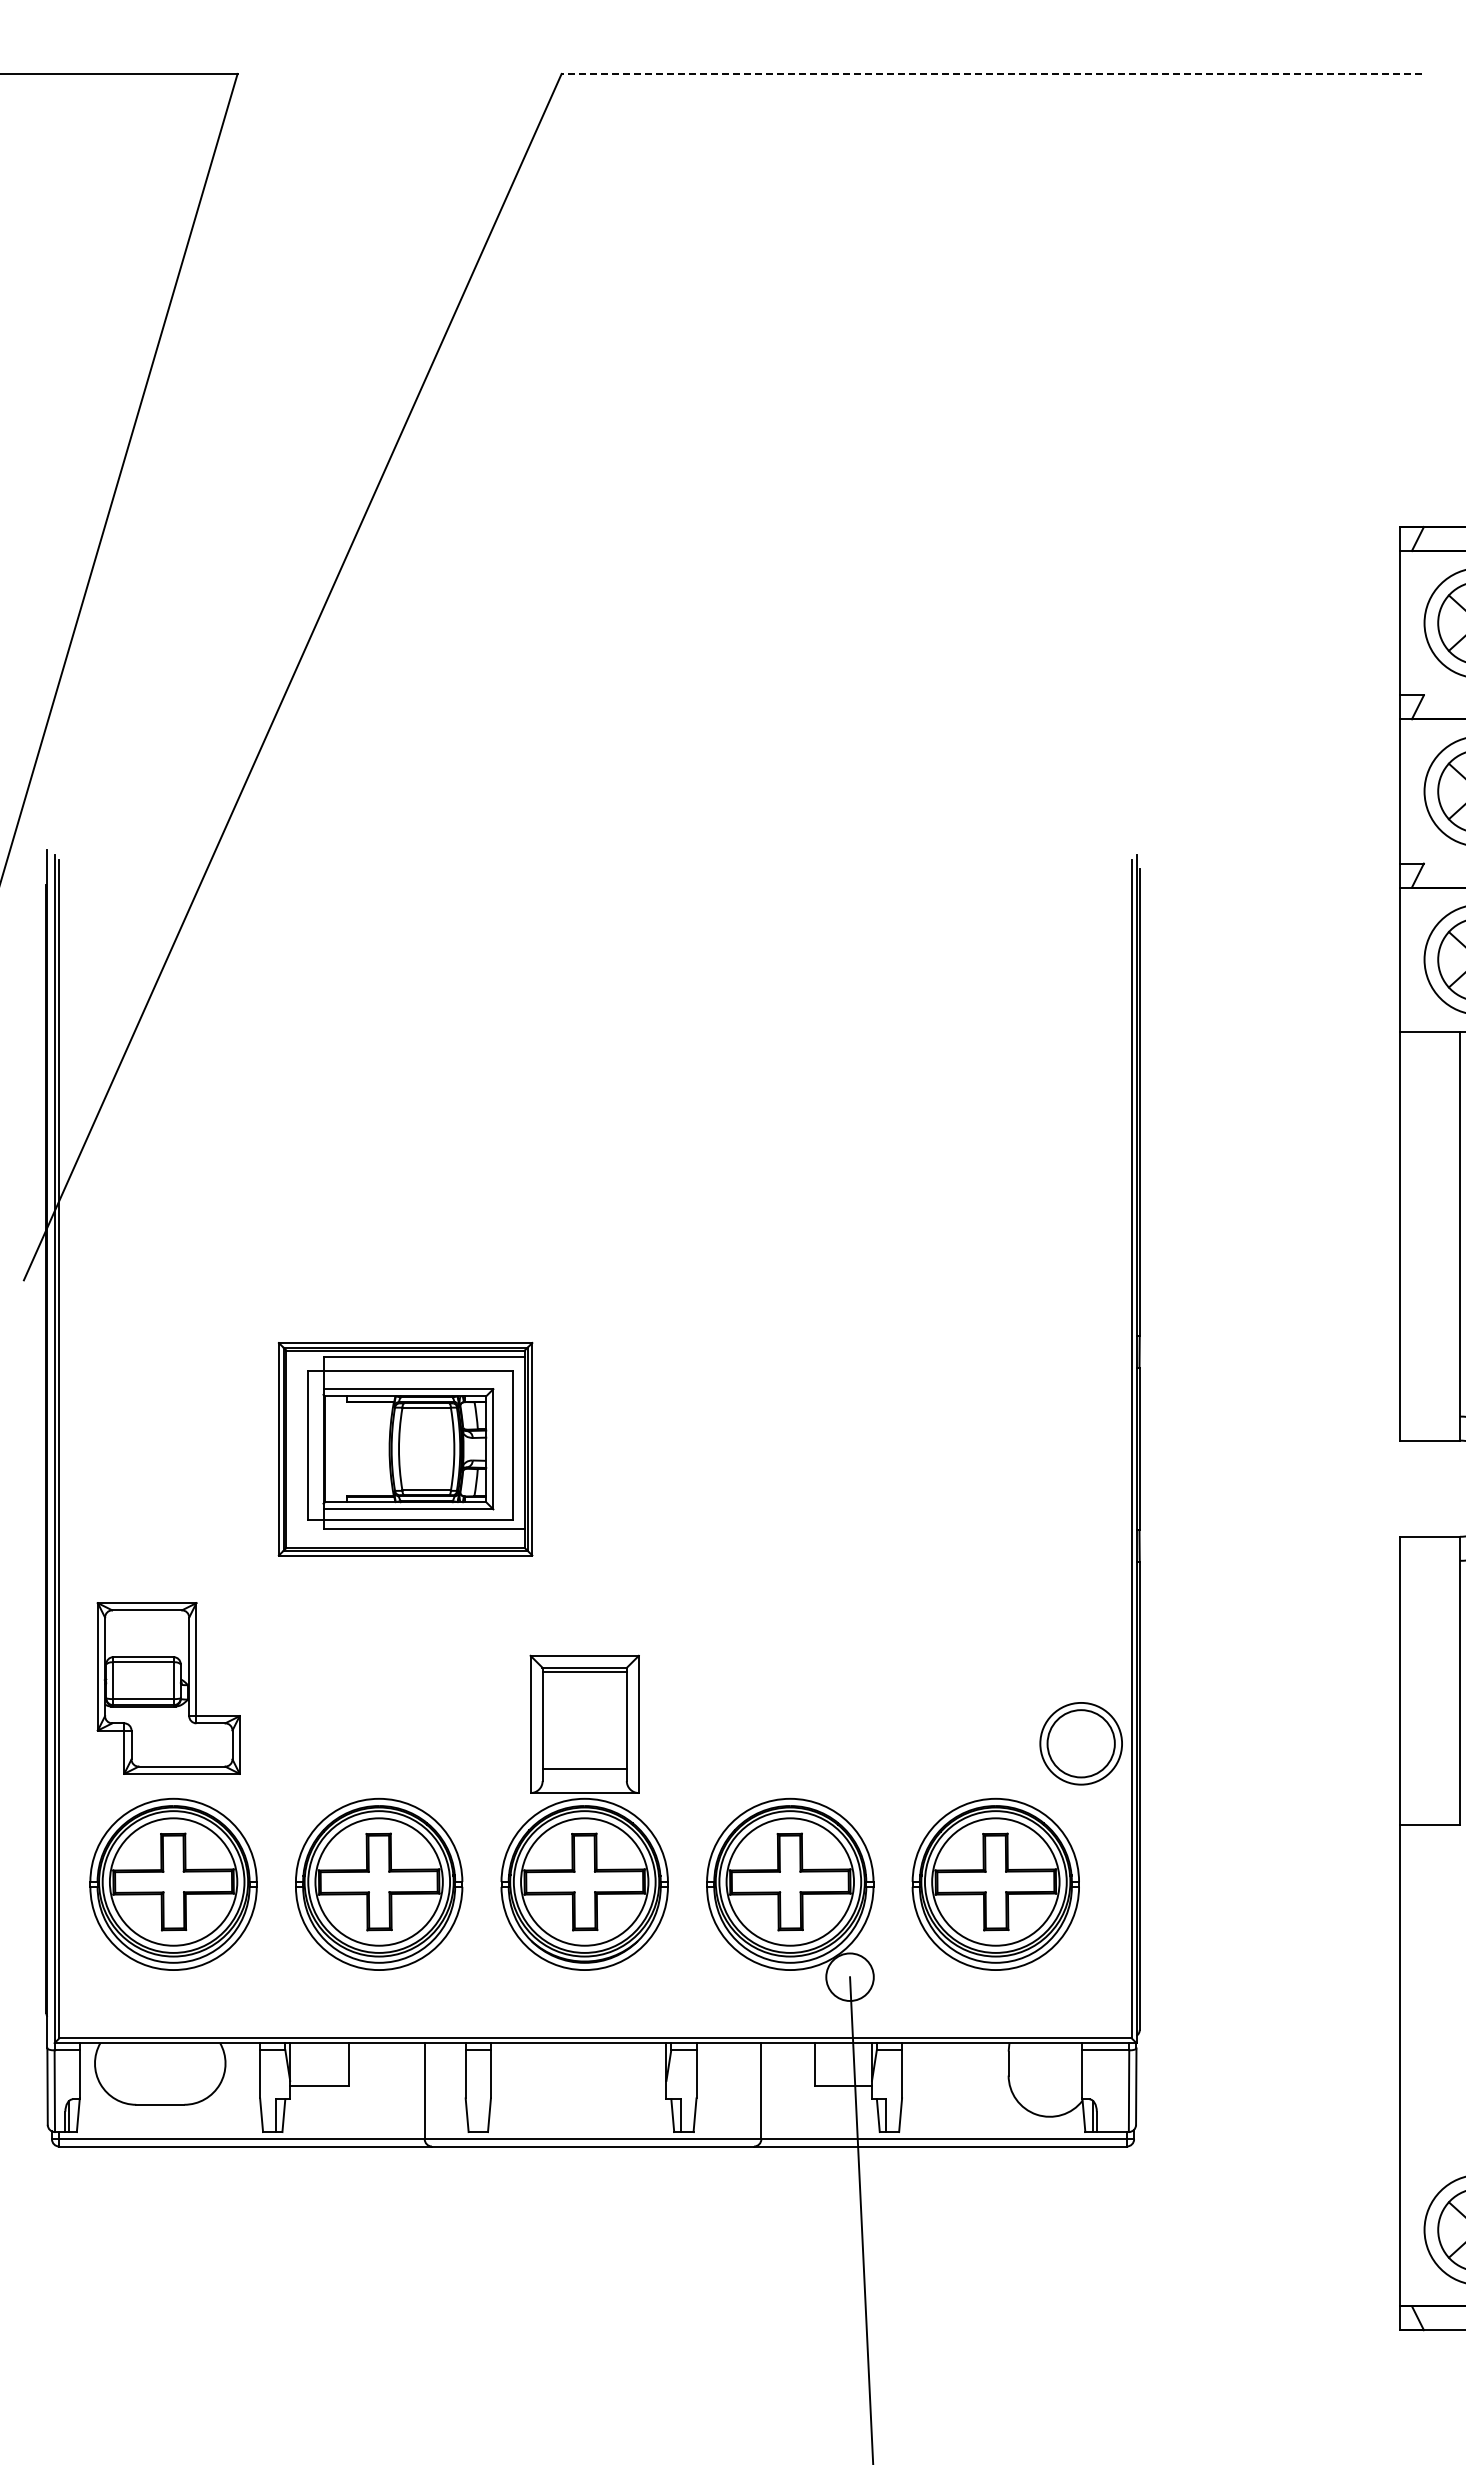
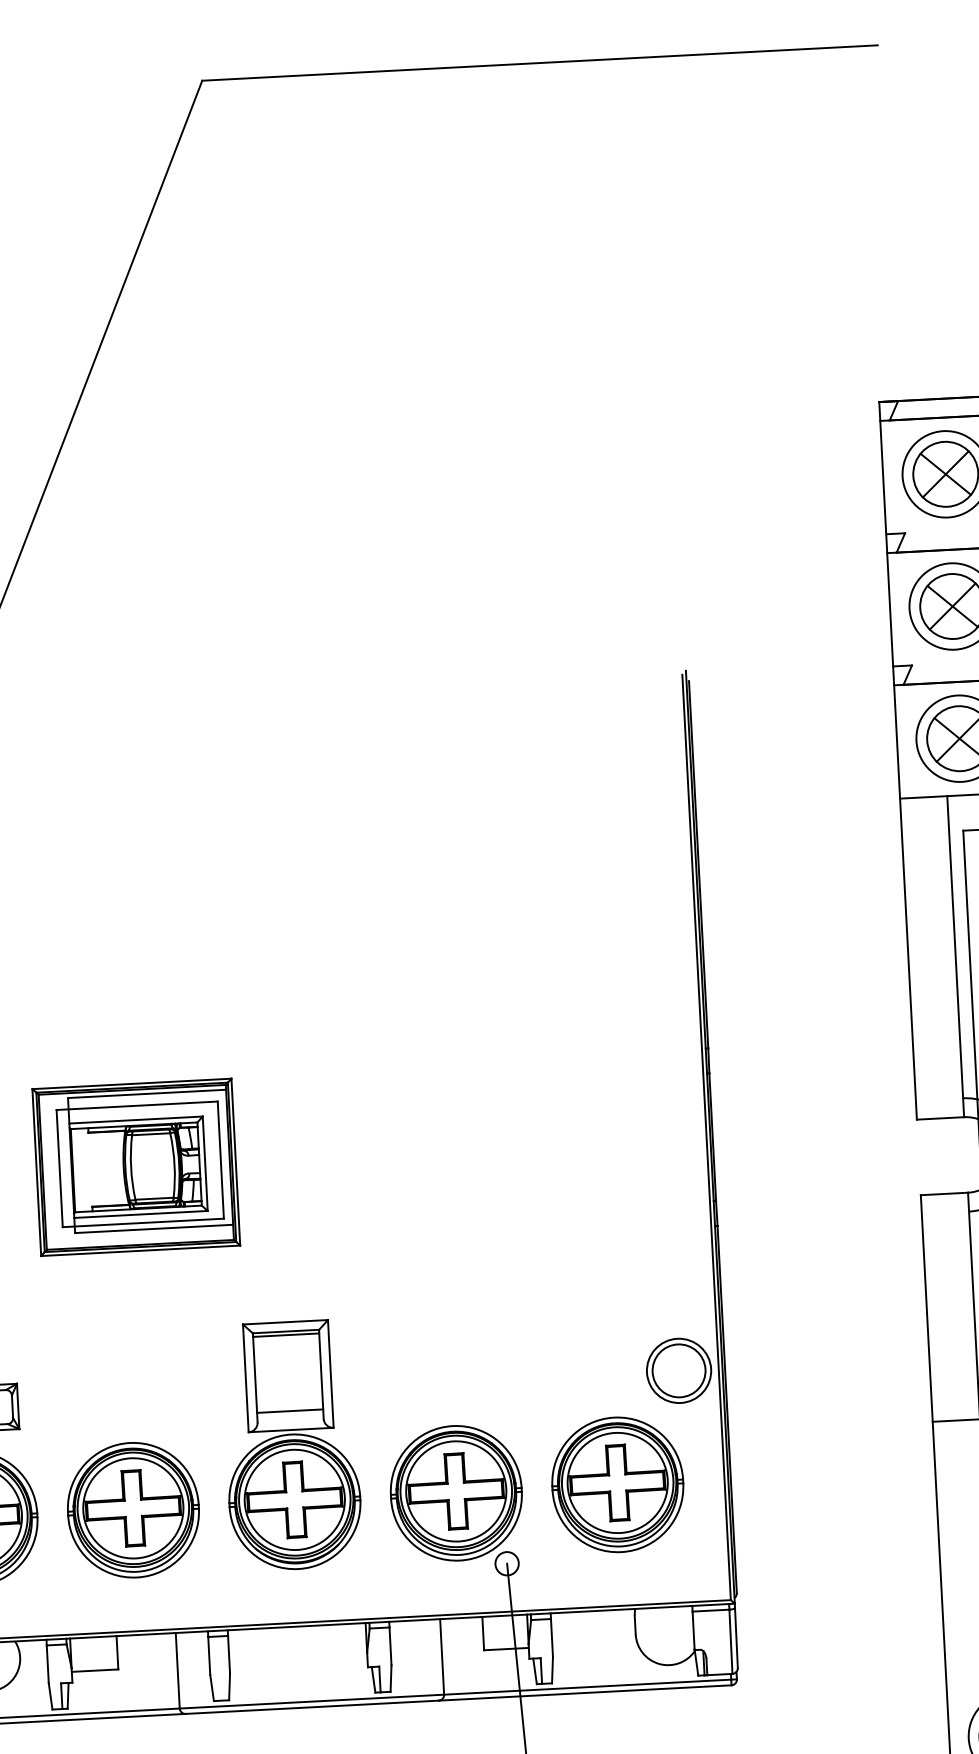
line: (991, 73) -> (539, 62), dashed -> solid
circle: (849, 1977) -> (506, 1563), size x0.62

